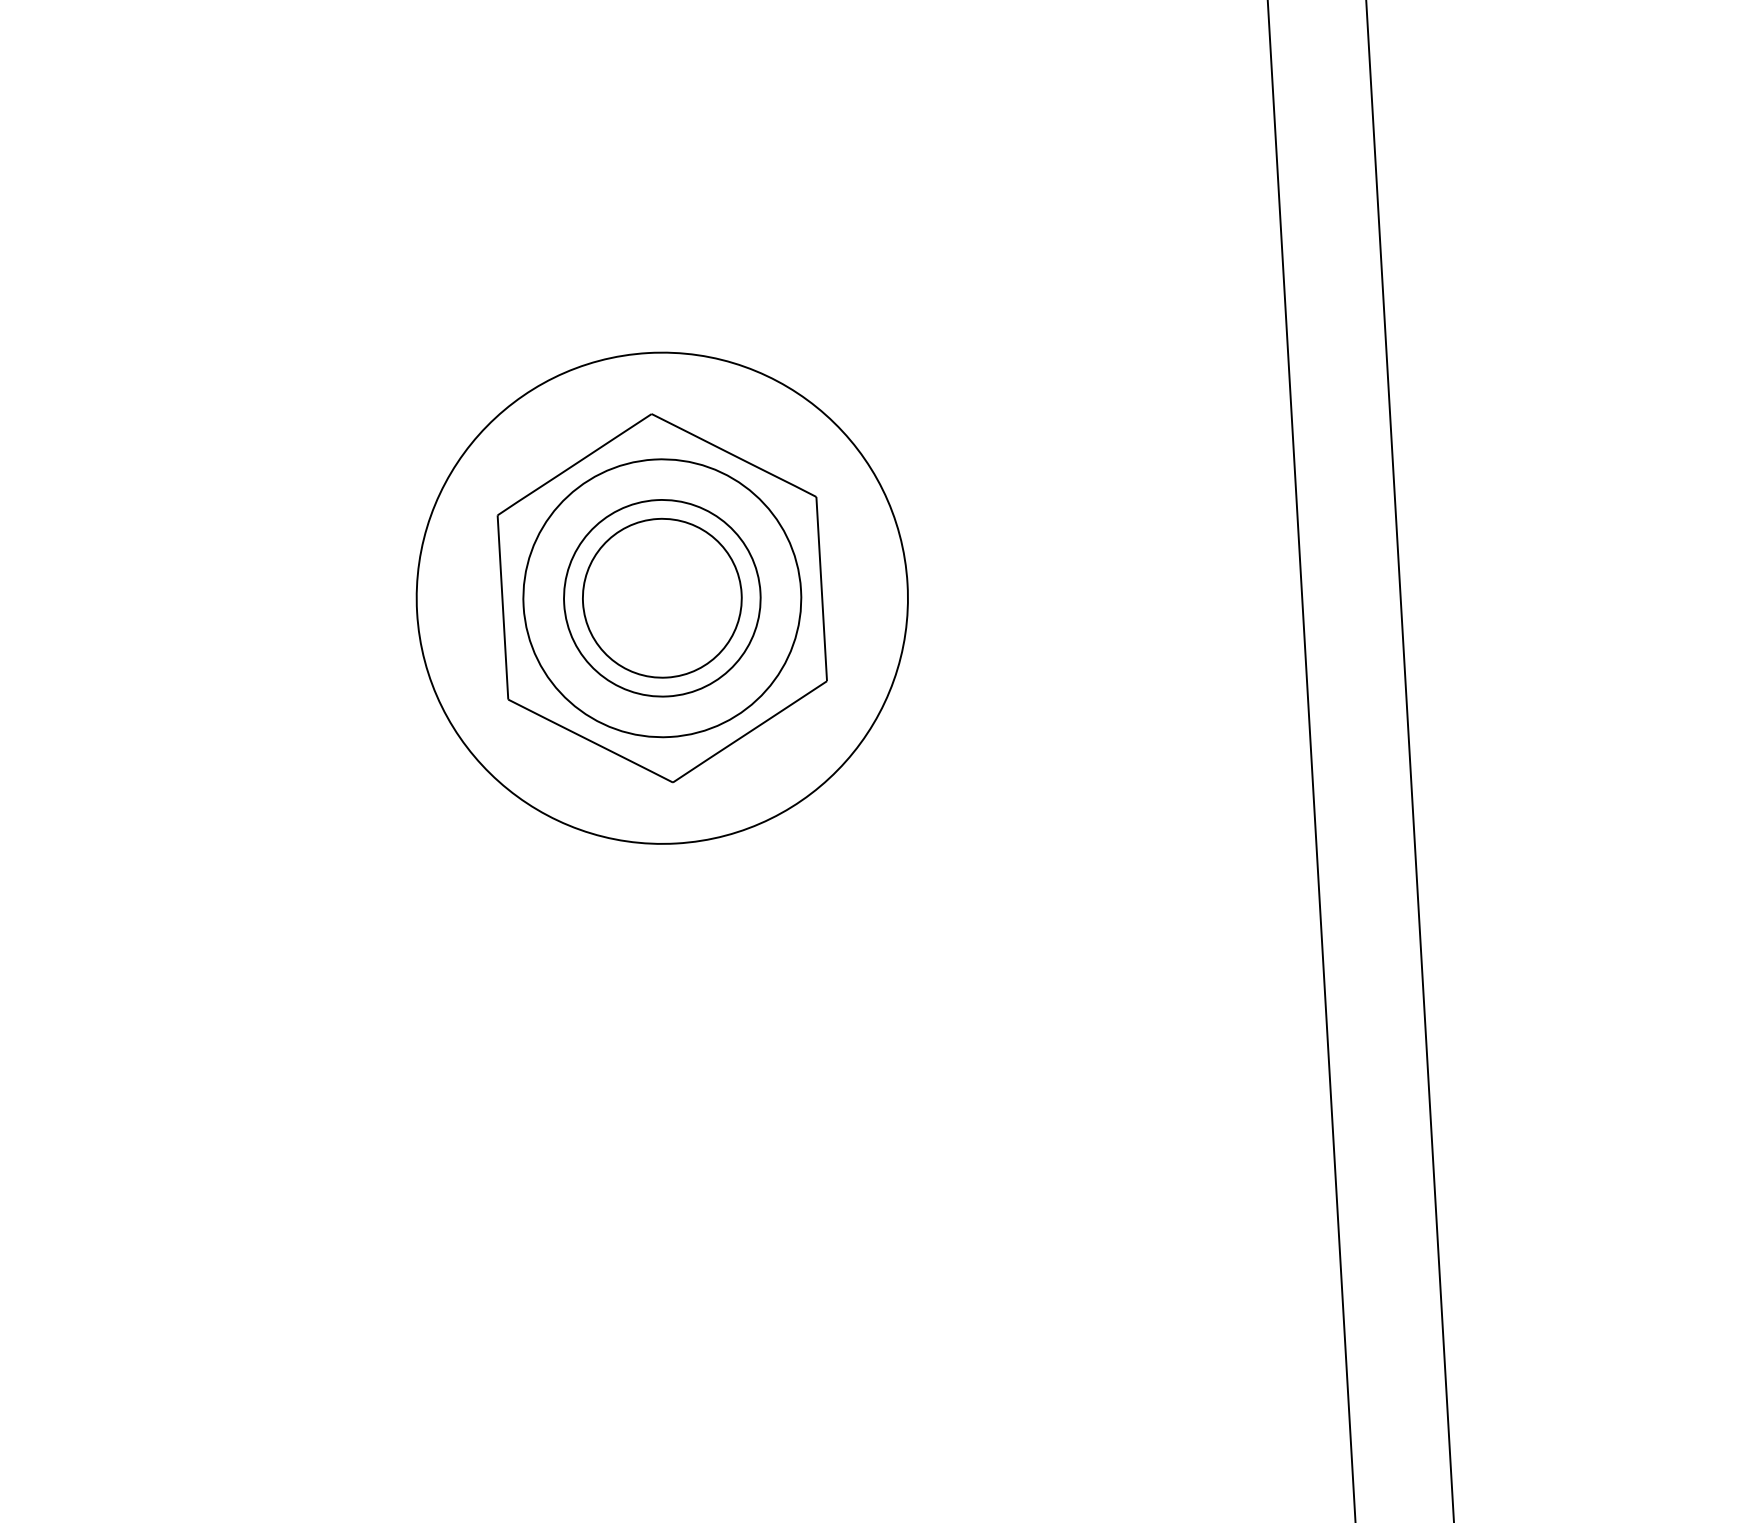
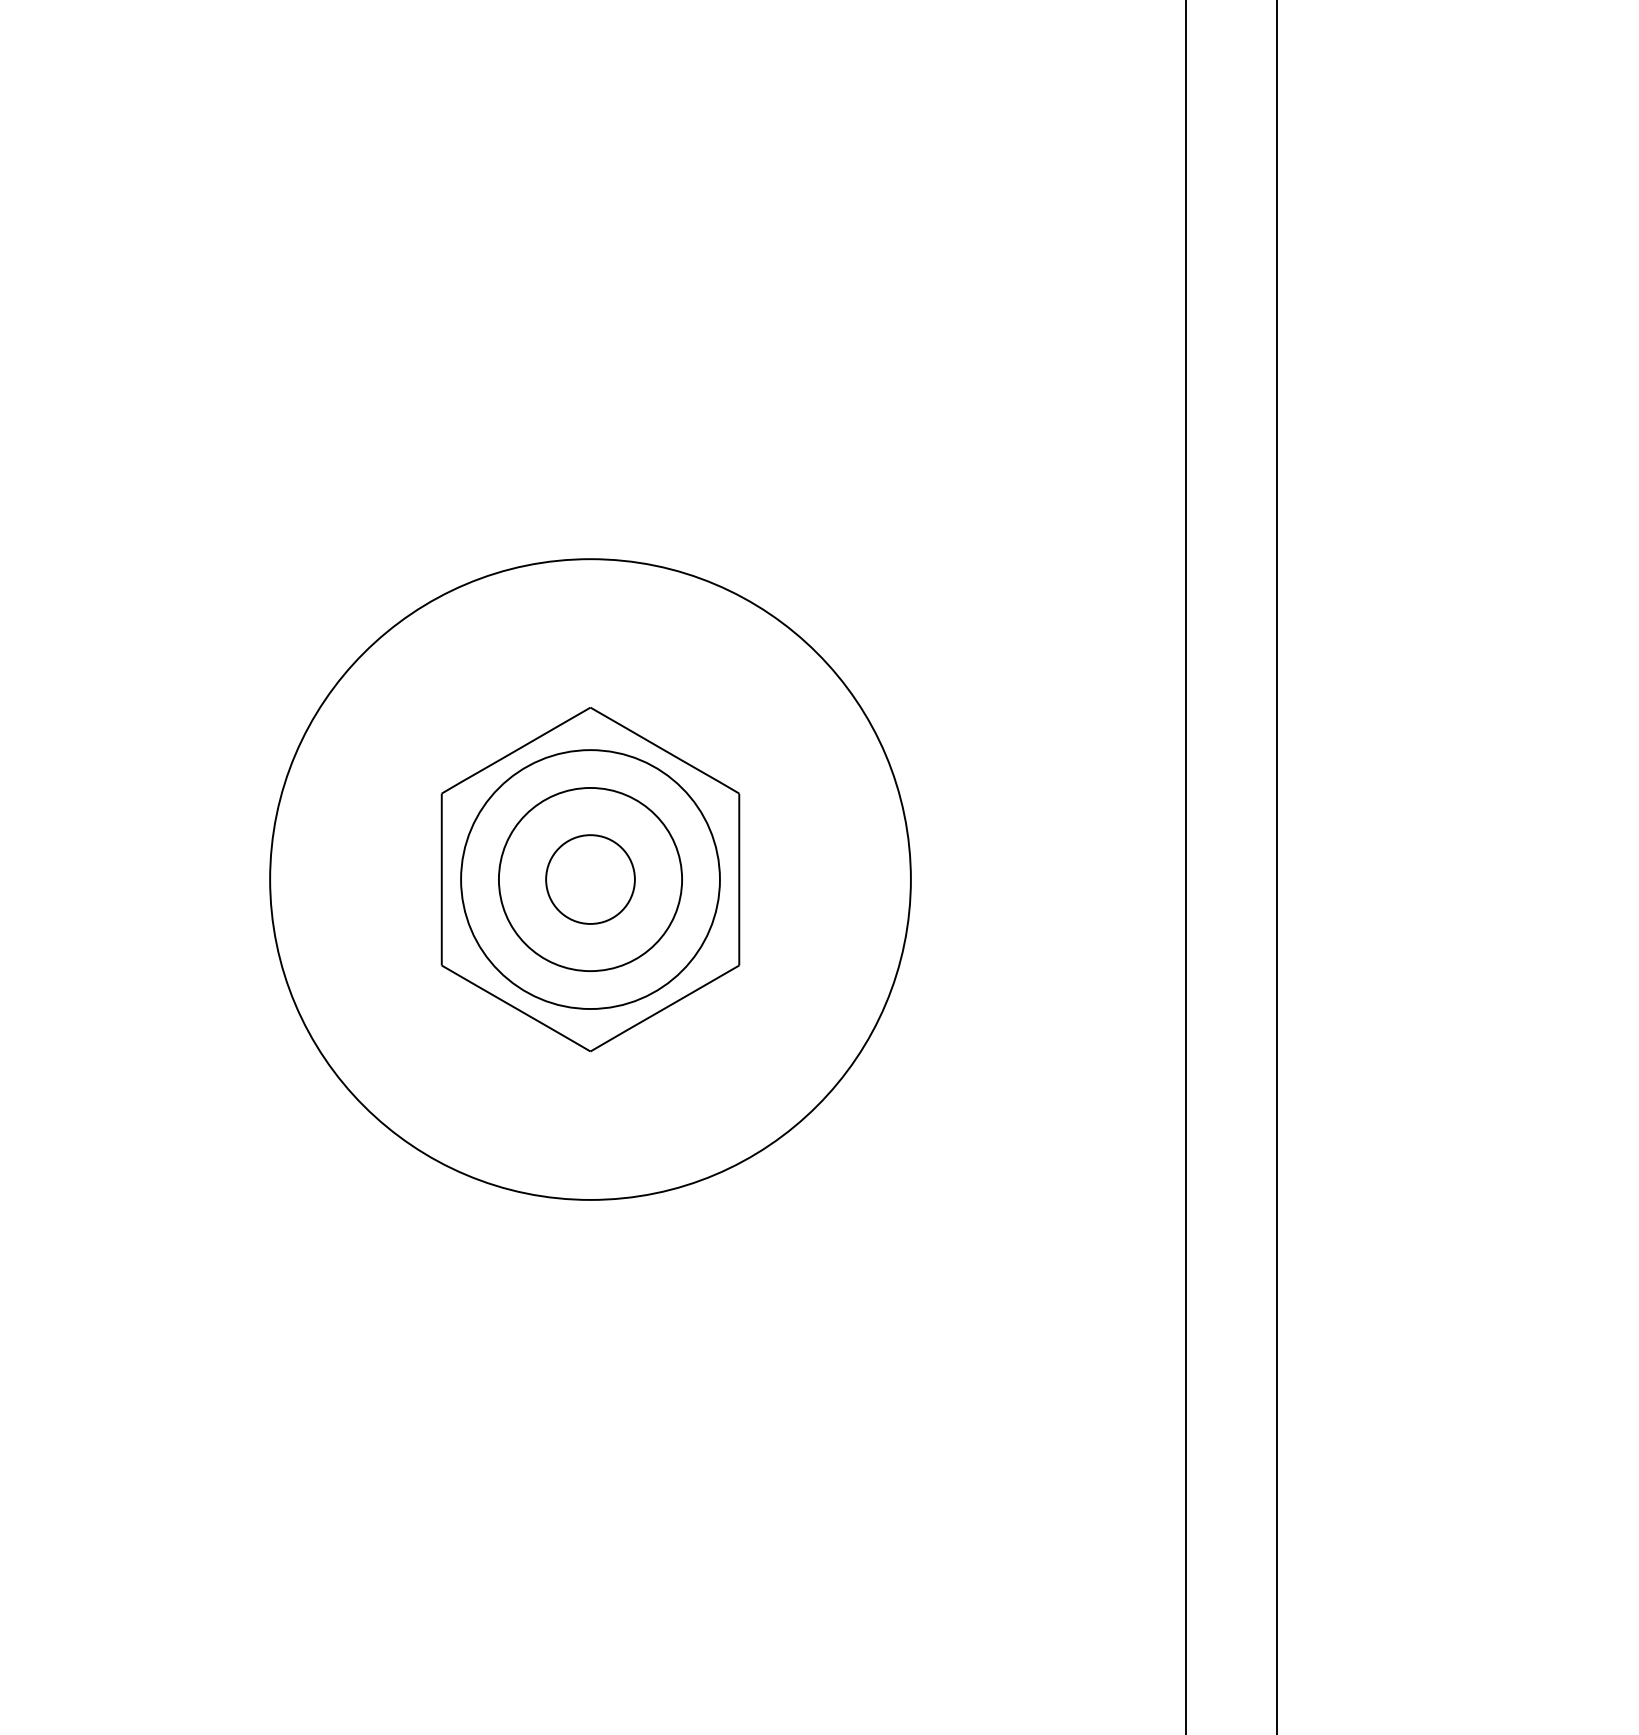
circle: (662, 598) -> (590, 879), size x0.6
circle: (662, 598) -> (590, 879), size x1.4

